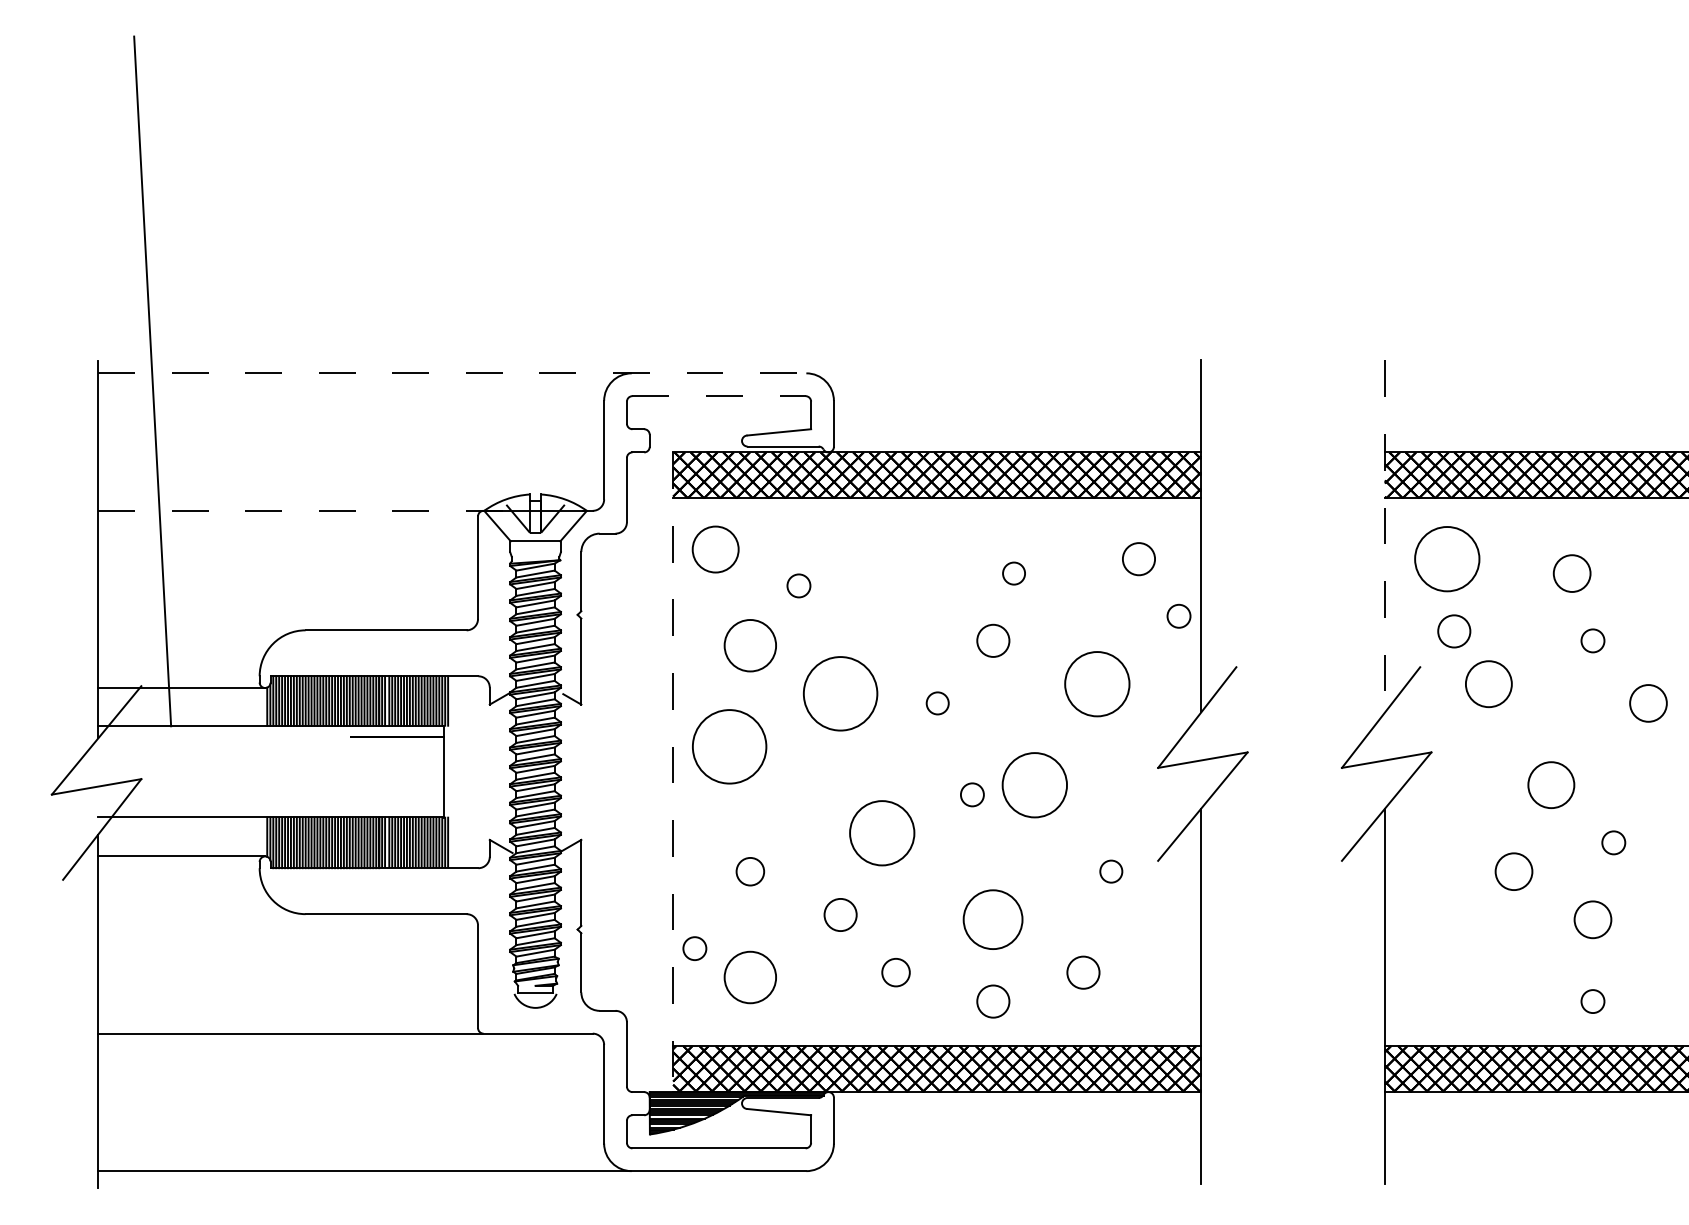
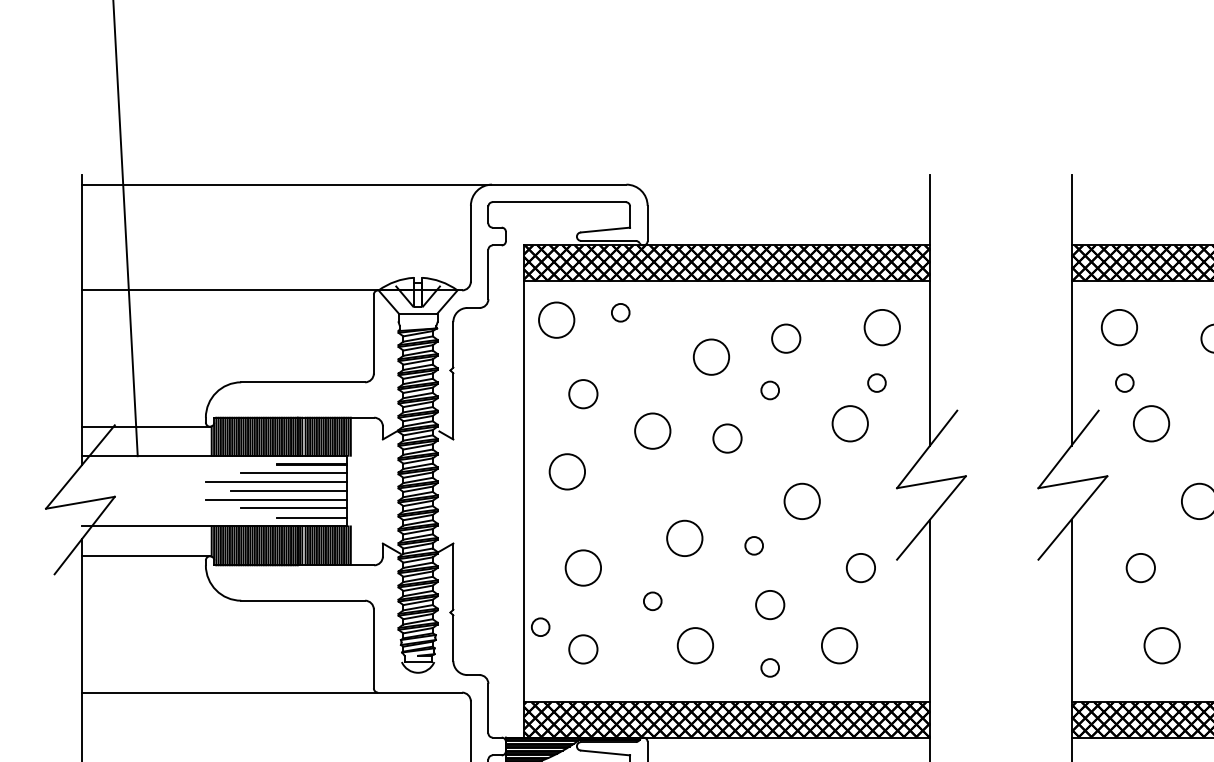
line: (452, 373) -> (354, 184), dashed -> solid
line: (719, 396) -> (559, 202), dashed -> solid
line: (312, 510) -> (246, 290), dashed -> solid
line: (1385, 536) -> (1071, 310), dashed -> solid
circle: (1138, 559) -> (881, 327), size x1.43
circle: (1447, 559) -> (1119, 327), size x0.71
circle: (1013, 573) -> (785, 338), size x1.67
circle: (798, 585) -> (620, 312), moved
circle: (916, 597) -> (711, 357), added
circle: (1178, 615) -> (876, 382), moved
circle: (1453, 630) -> (1124, 382), size x0.71
circle: (992, 640) -> (769, 390), size x0.71
circle: (750, 645) -> (583, 394), size x0.71
circle: (1097, 684) -> (850, 424), size x0.71
circle: (840, 693) -> (652, 430), size x0.62
circle: (937, 703) -> (727, 438), size x1.67
circle: (729, 746) -> (567, 471), size x0.62
line: (374, 748) -> (294, 473), added
line: (351, 759) -> (276, 481), added
line: (367, 771) -> (288, 490), added
line: (673, 772) -> (524, 491), dashed -> solid
line: (351, 782) -> (276, 499), added
circle: (1034, 784) -> (801, 500), size x0.71
line: (374, 794) -> (294, 508), added
circle: (972, 794) -> (754, 545), moved
line: (397, 806) -> (311, 517), added
circle: (882, 833) -> (685, 538), size x0.71
circle: (750, 871) -> (583, 567), size x1.67
circle: (1111, 871) -> (861, 567), size x1.67
circle: (1513, 871) -> (1140, 567), moved
circle: (840, 914) -> (652, 600), size x0.71
circle: (993, 919) -> (770, 604), size x0.62
circle: (895, 972) -> (695, 645), size x1.67
circle: (1083, 972) -> (839, 645), size x1.43
circle: (1502, 972) -> (1161, 645), added
circle: (750, 977) -> (583, 649), size x0.71
circle: (992, 1001) -> (769, 667), size x0.71

